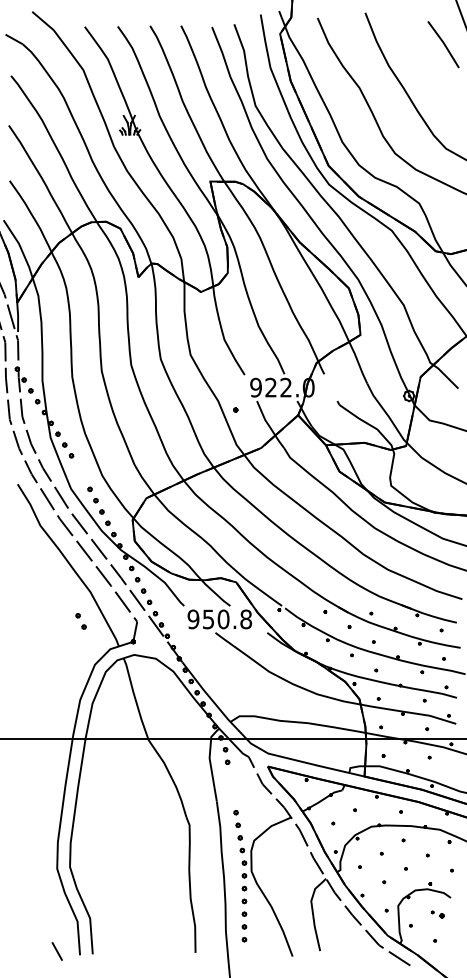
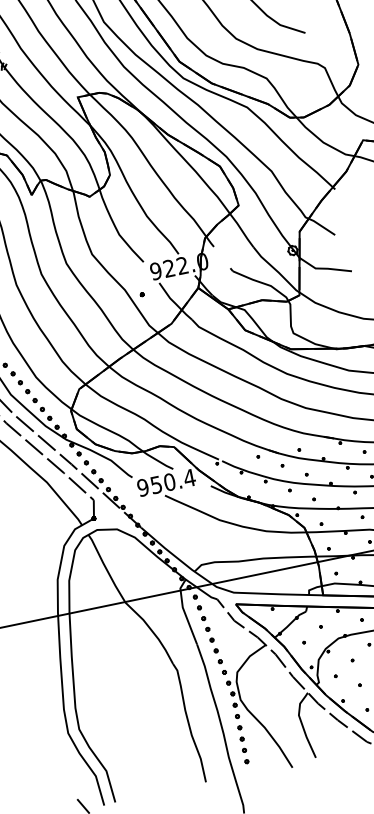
text: (245, 619) -> (189, 478), 950.8 -> 950.4
part: (80, 621) -> (16, 378), moved
part: (231, 787) -> (207, 629), added

